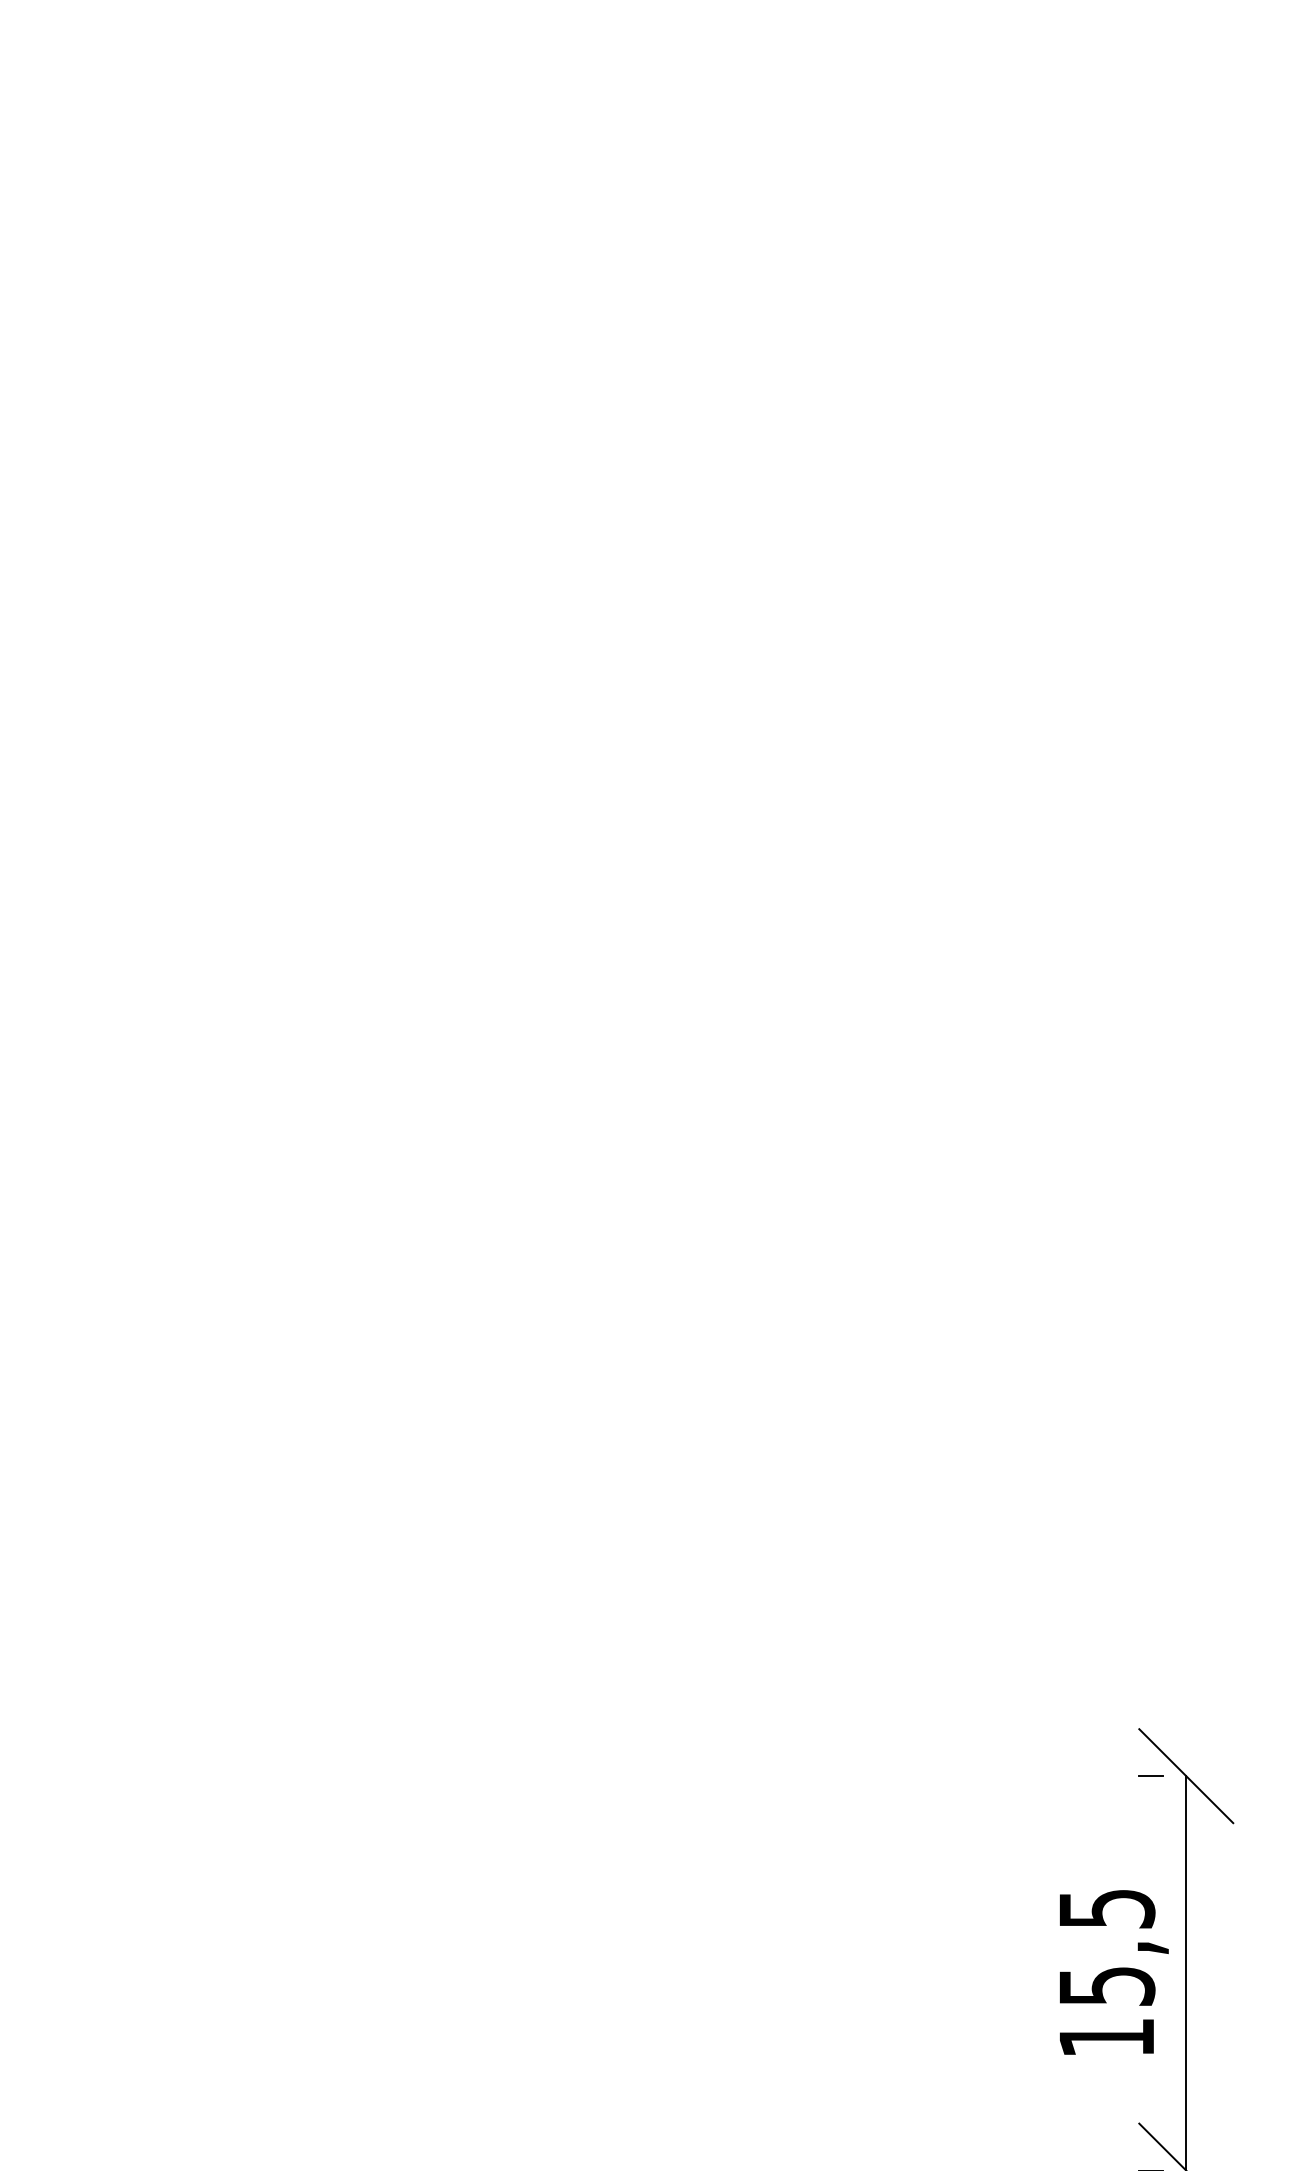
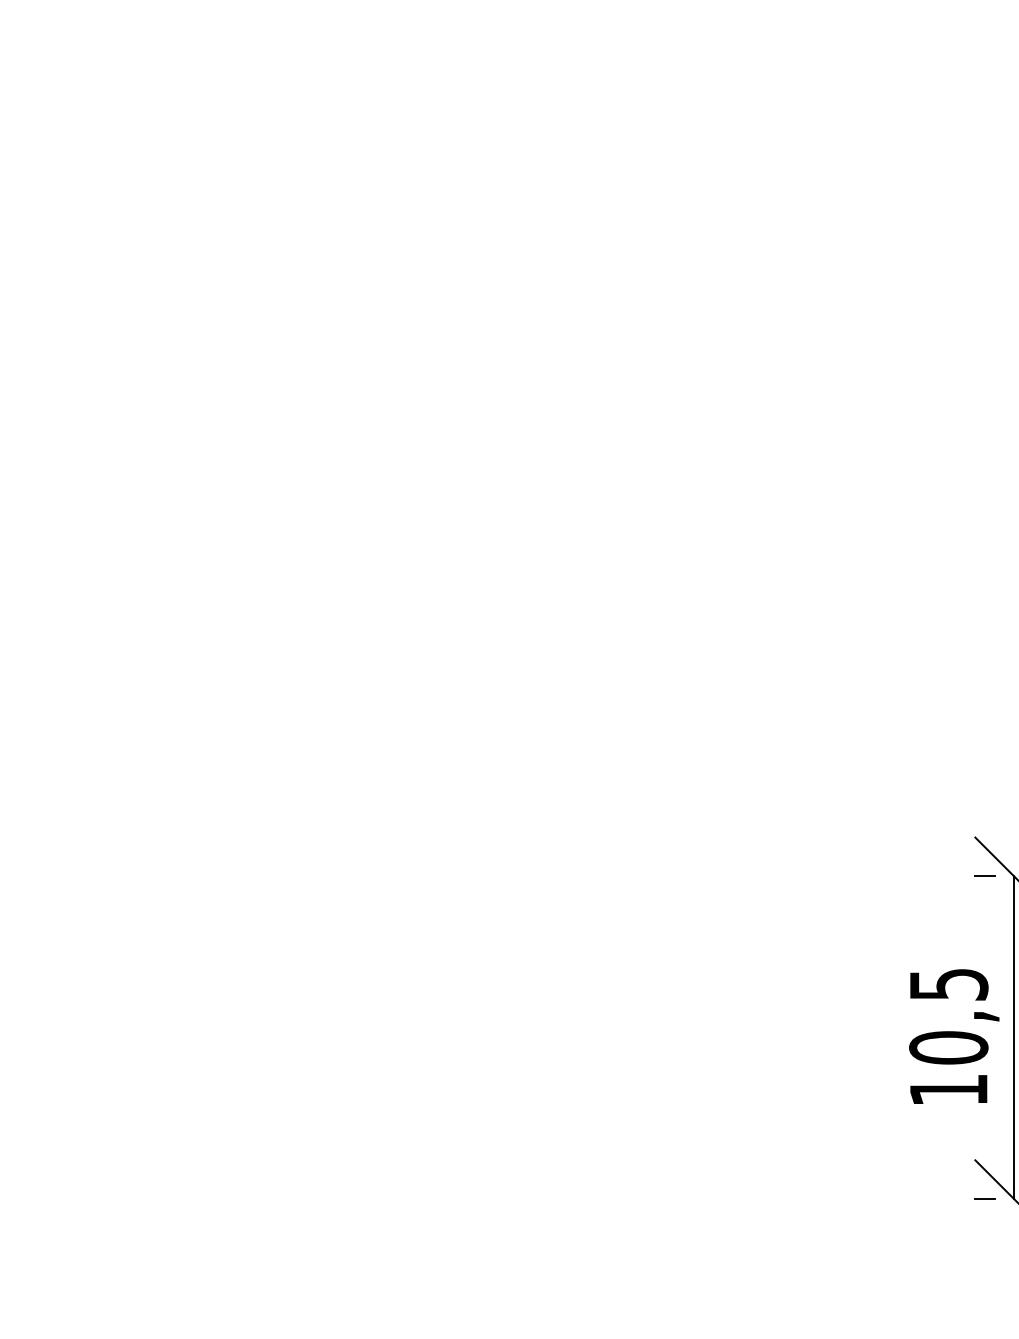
text: (1106, 1985) -> (948, 1047), 15,5 -> 10,5

